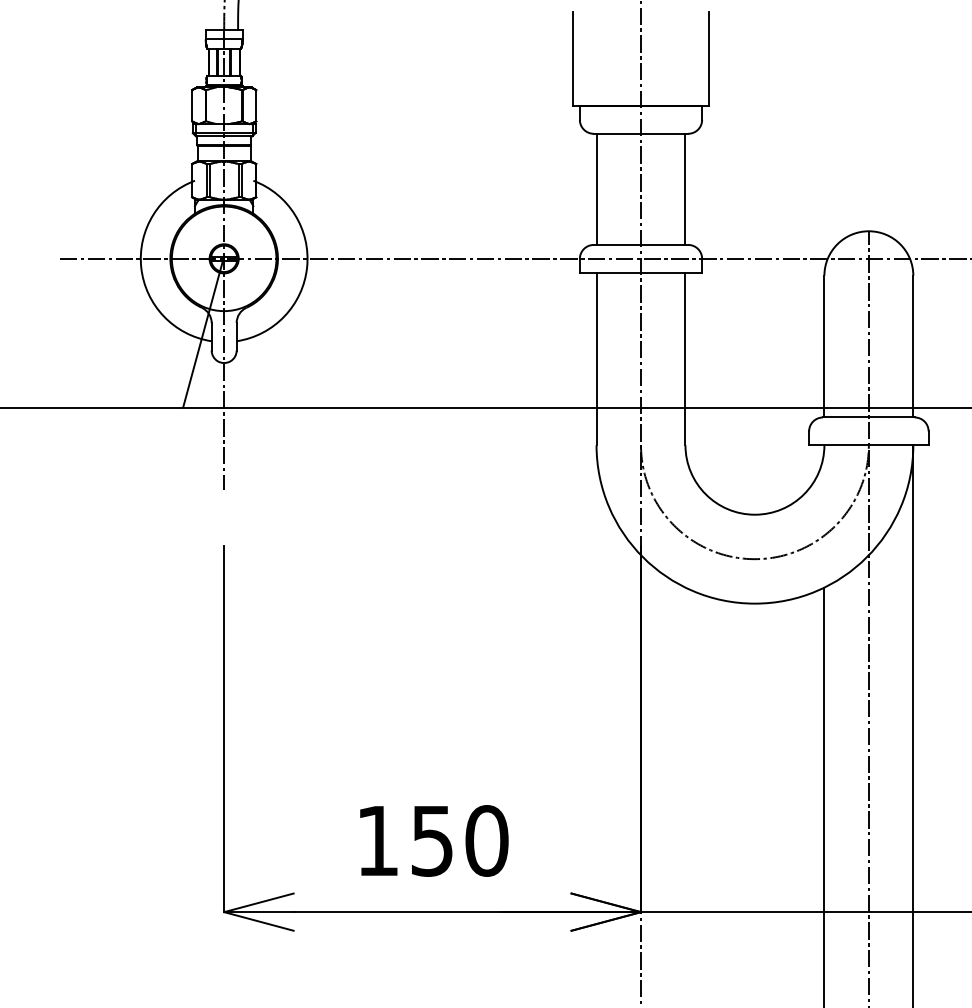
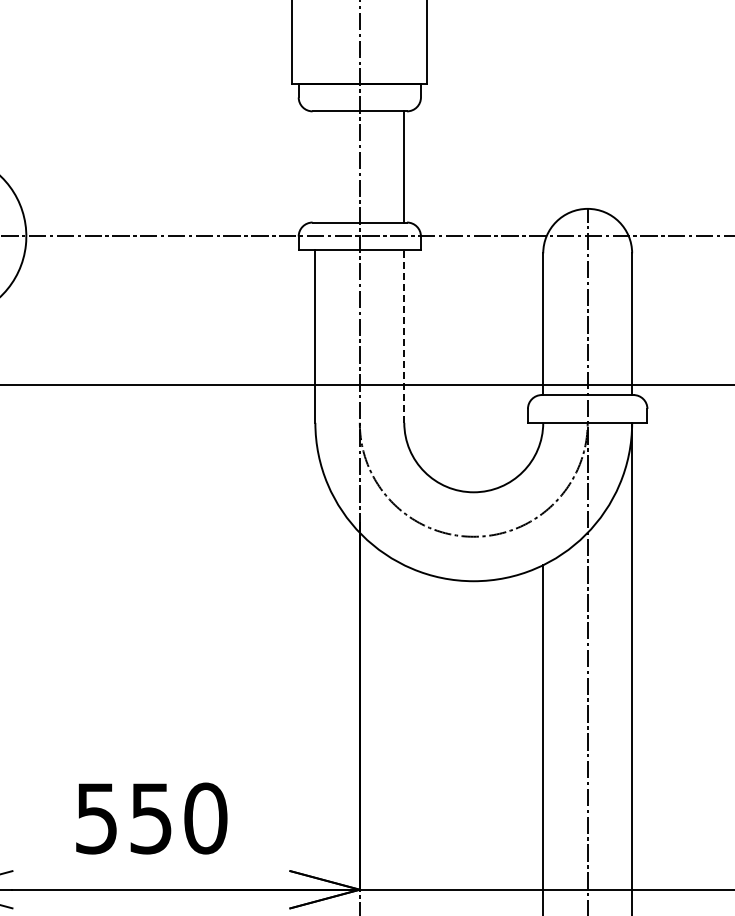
line: (596, 188) -> (315, 166), removed
line: (685, 358) -> (404, 336), solid -> dashed
text: (377, 841) -> (96, 819), 150 -> 550

